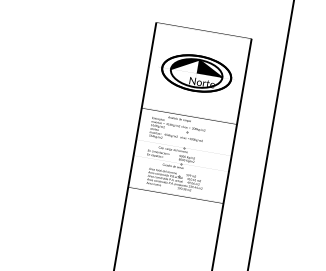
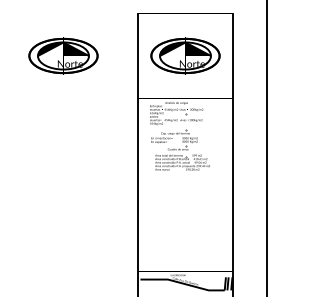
part: (73, 51) -> (63, 55), added

